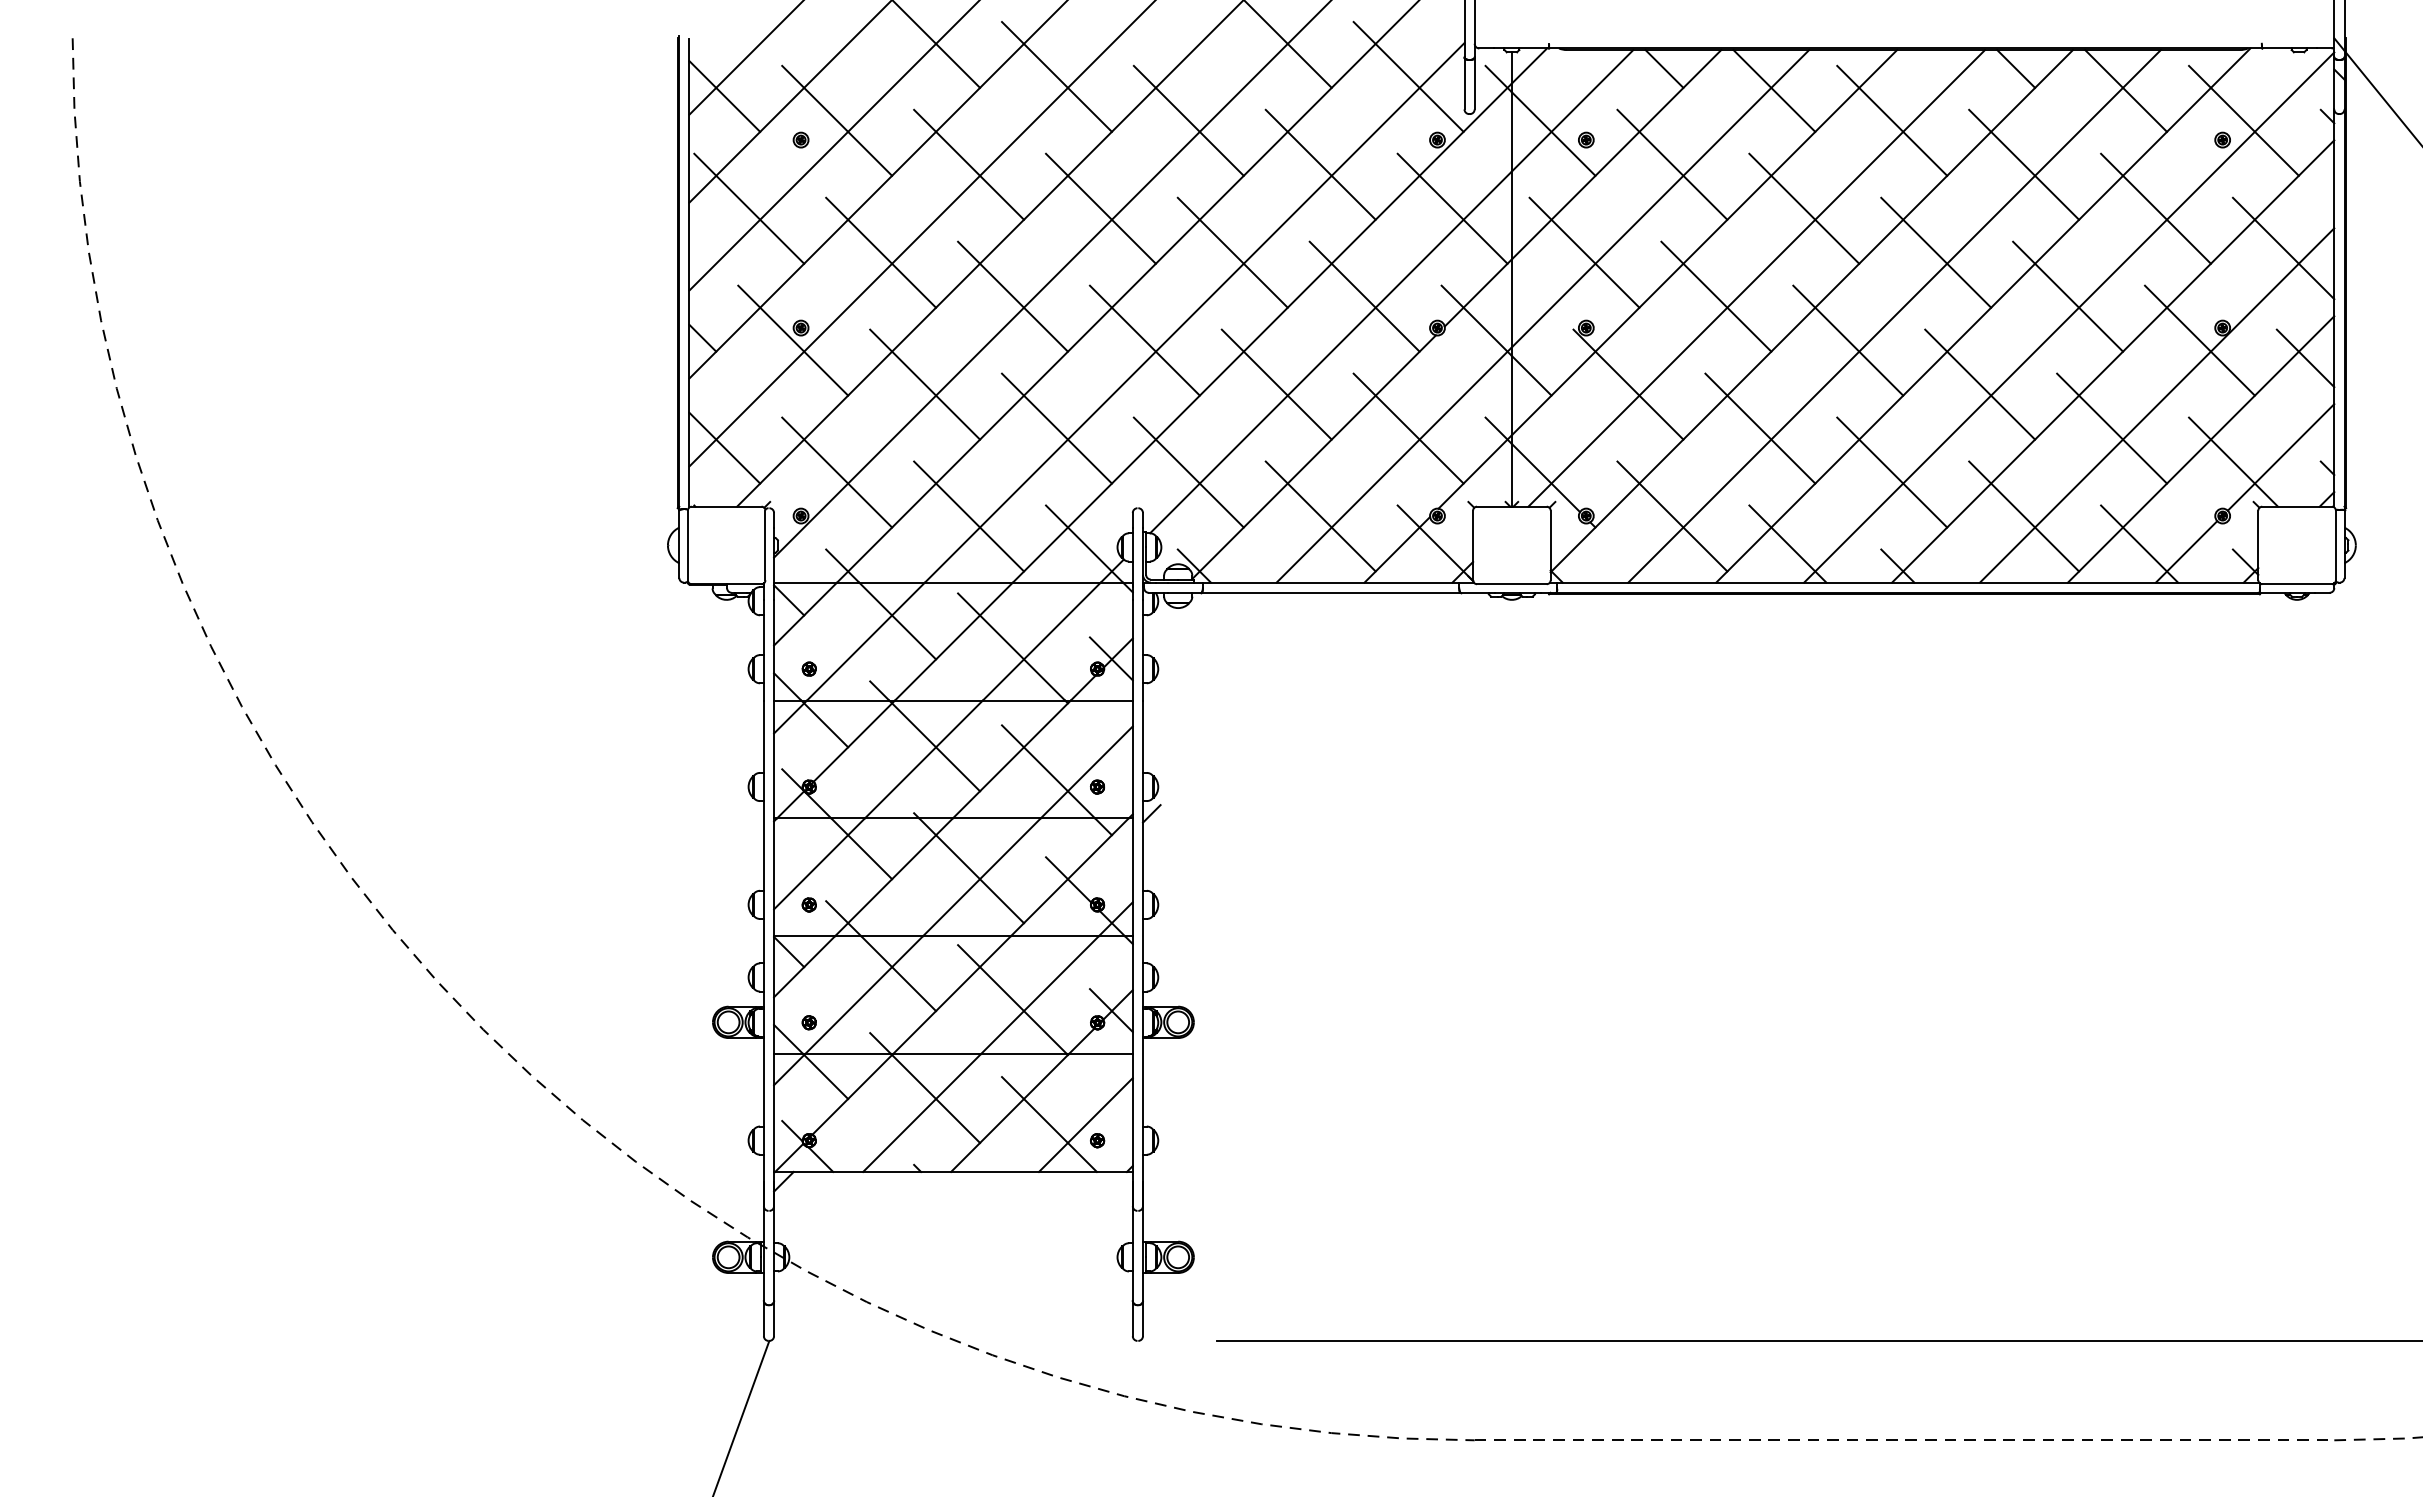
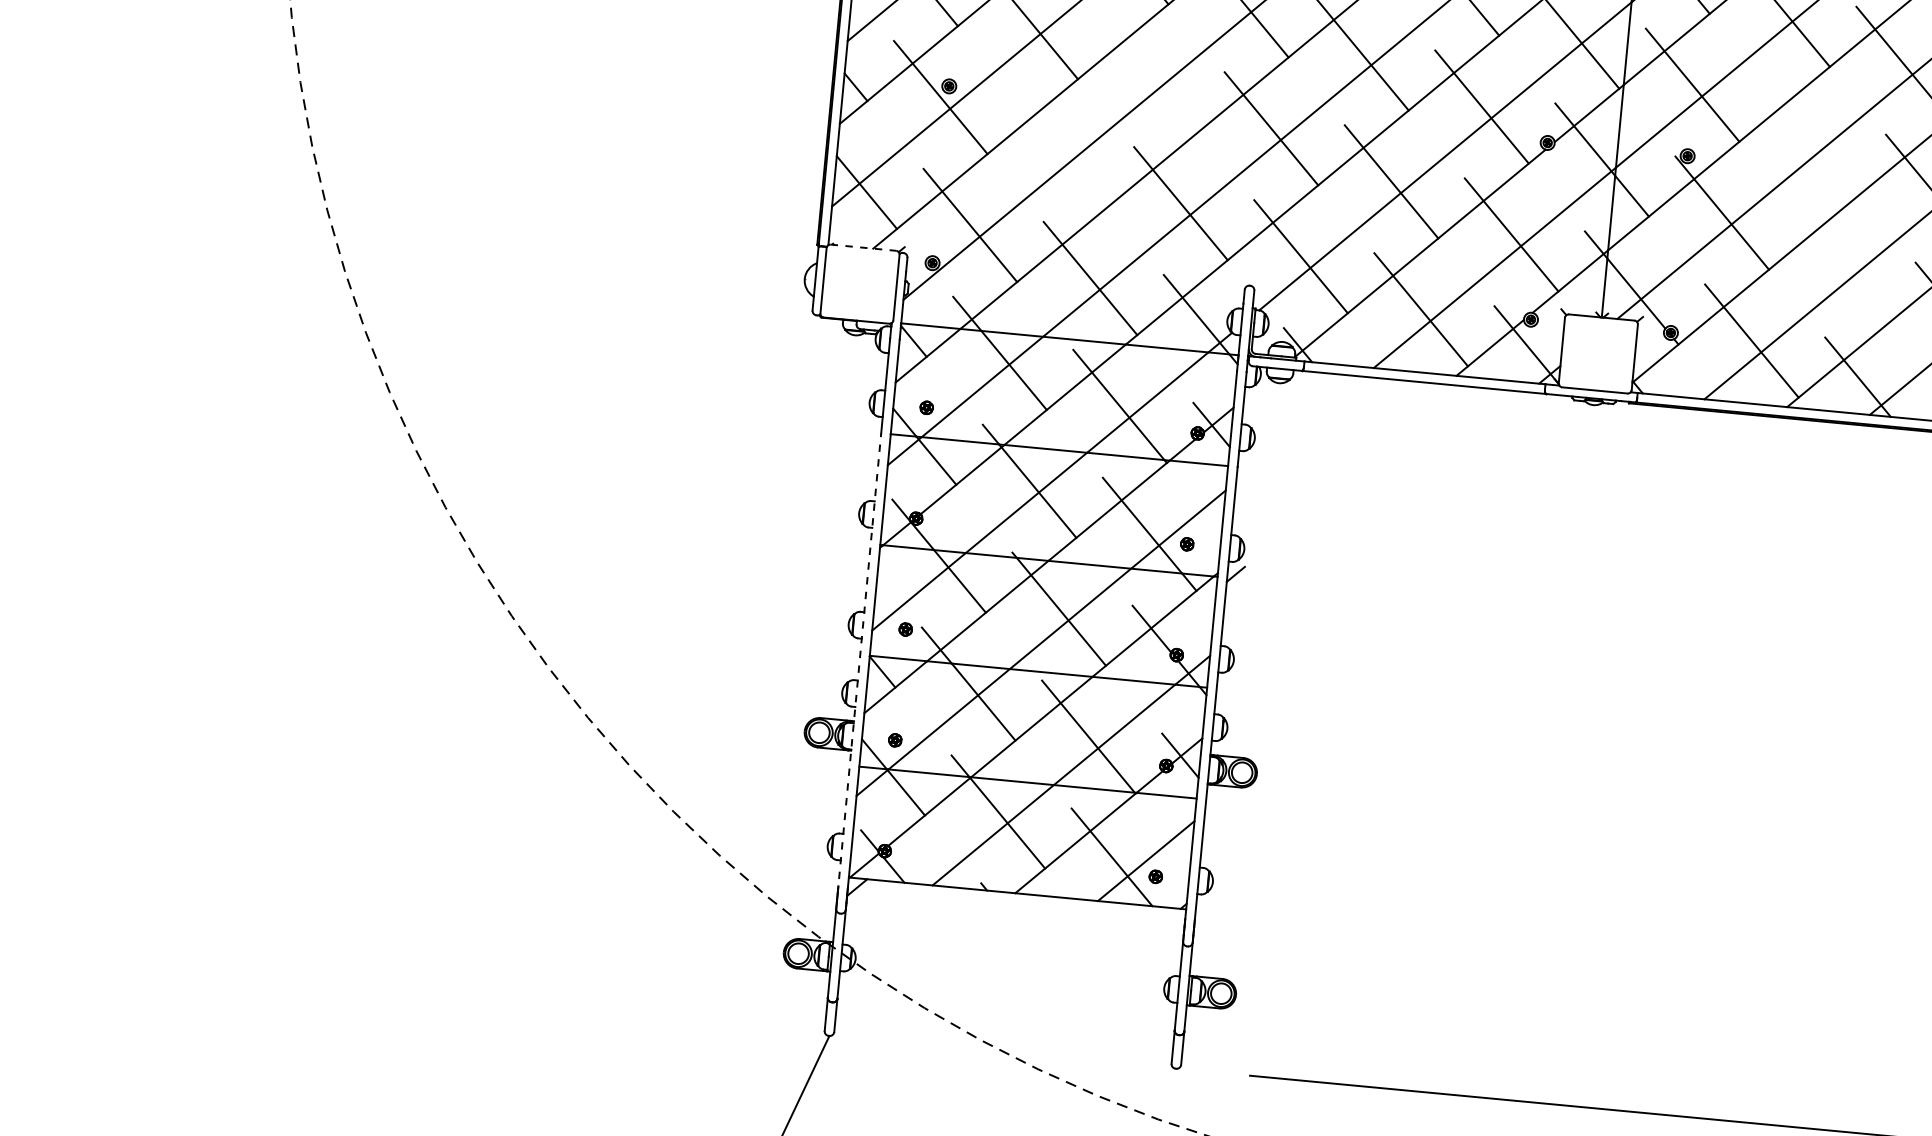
line: (1012, 296) -> (1150, 75), removed
line: (1716, 296) -> (1812, 138), removed
line: (925, 384) -> (1061, 150), removed
line: (1760, 428) -> (1842, 266), removed
line: (726, 506) -> (863, 247), solid -> dashed
line: (763, 945) -> (859, 663), solid -> dashed

